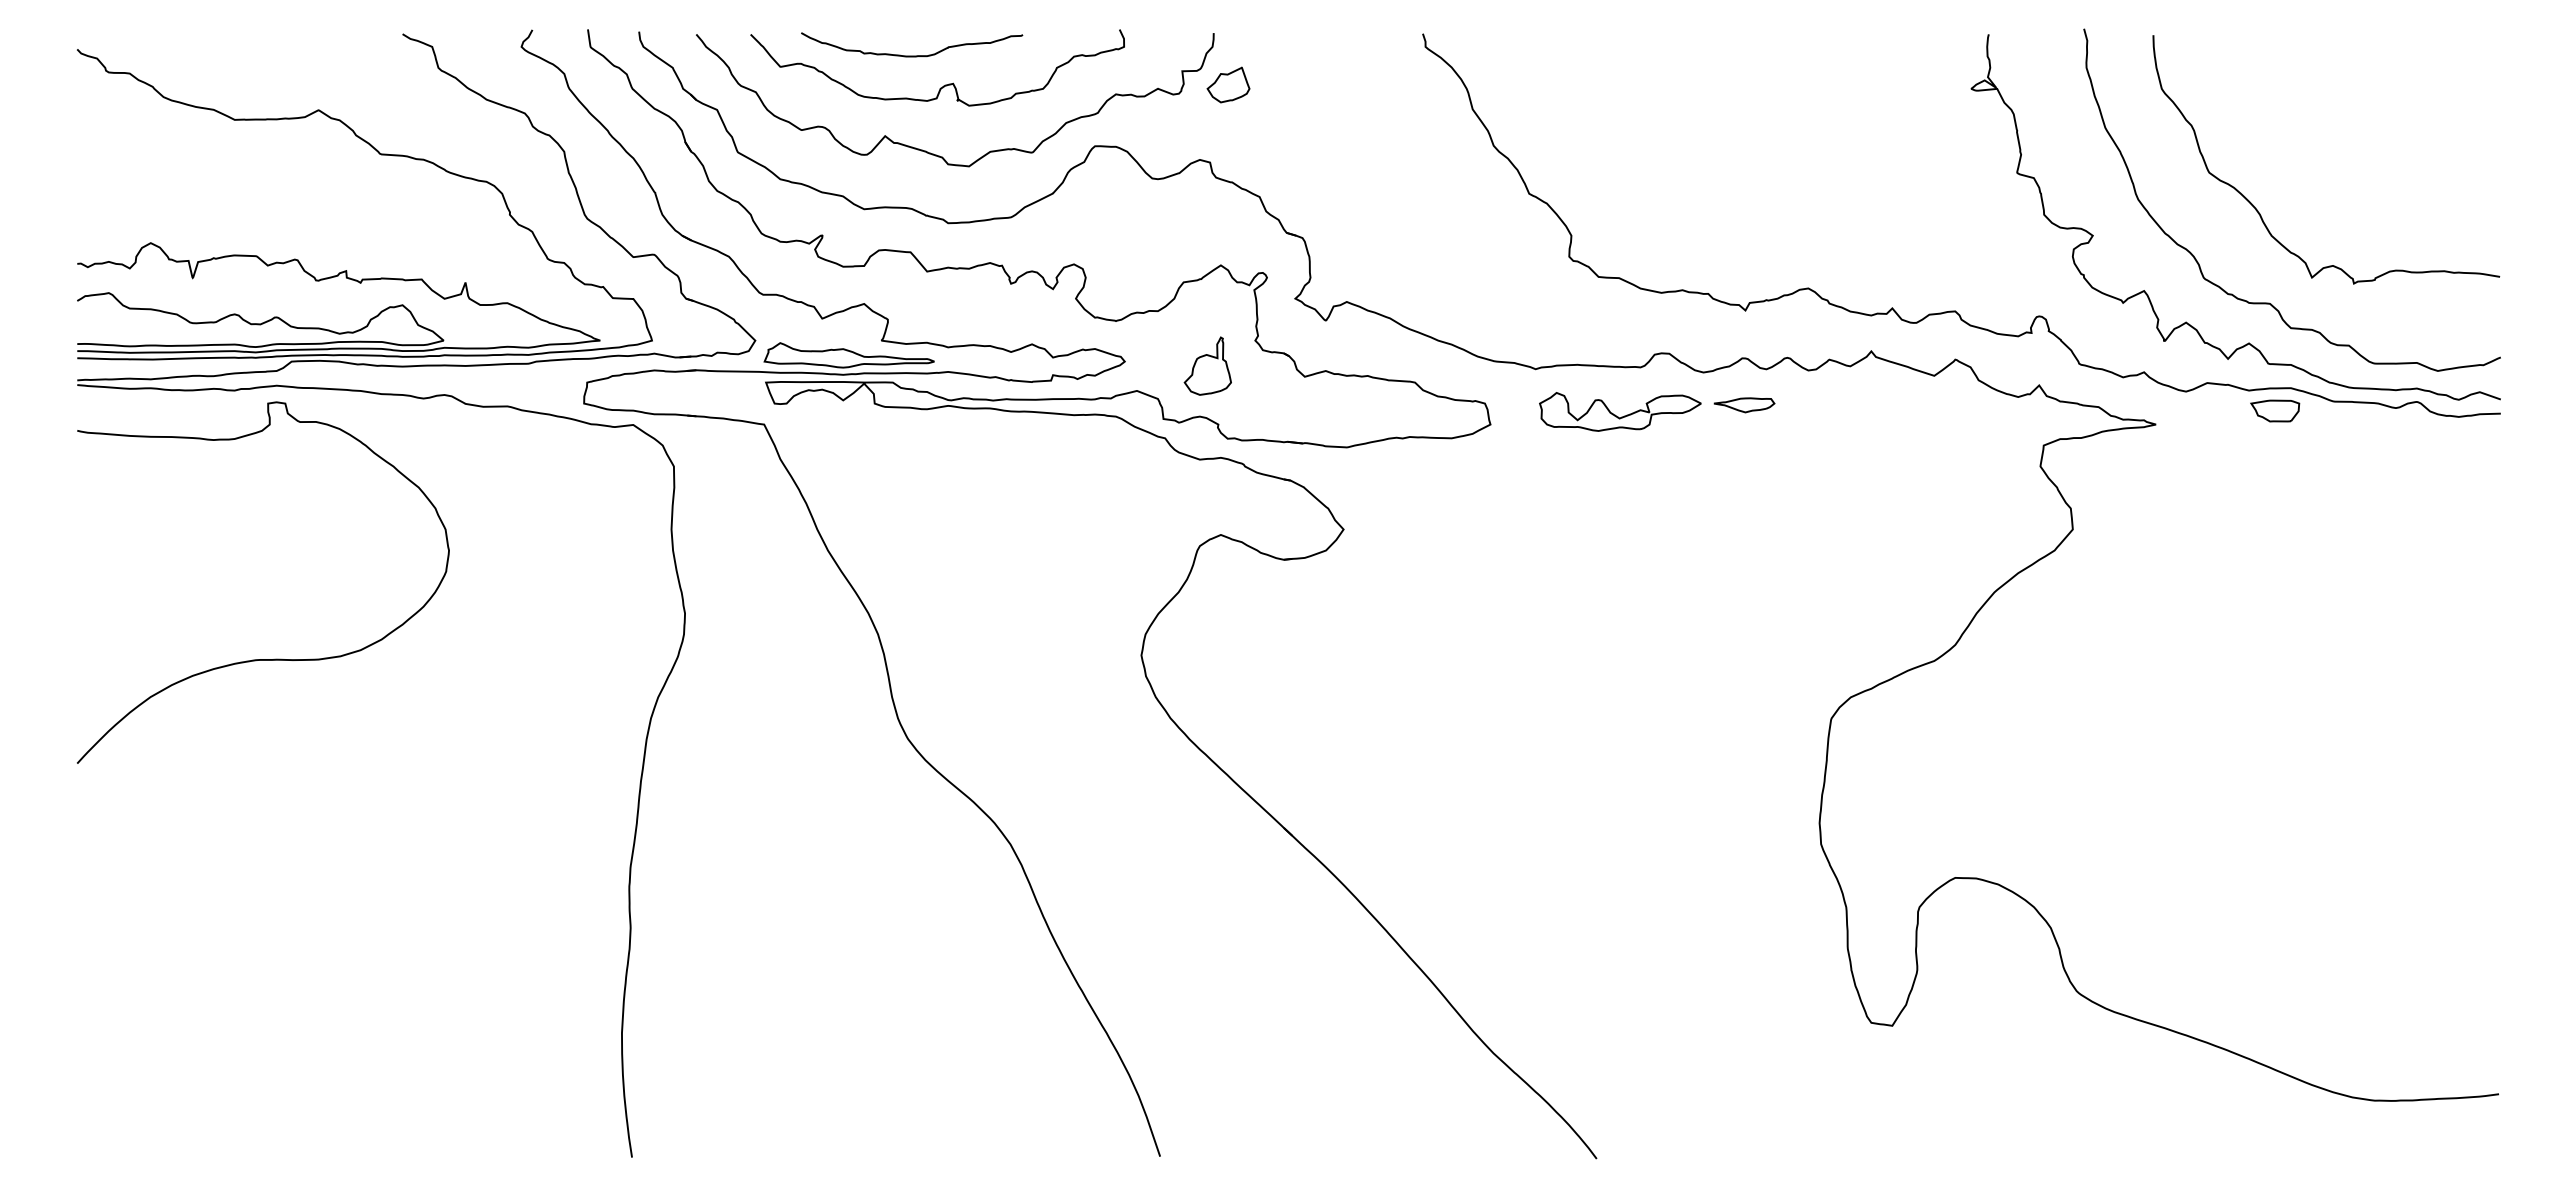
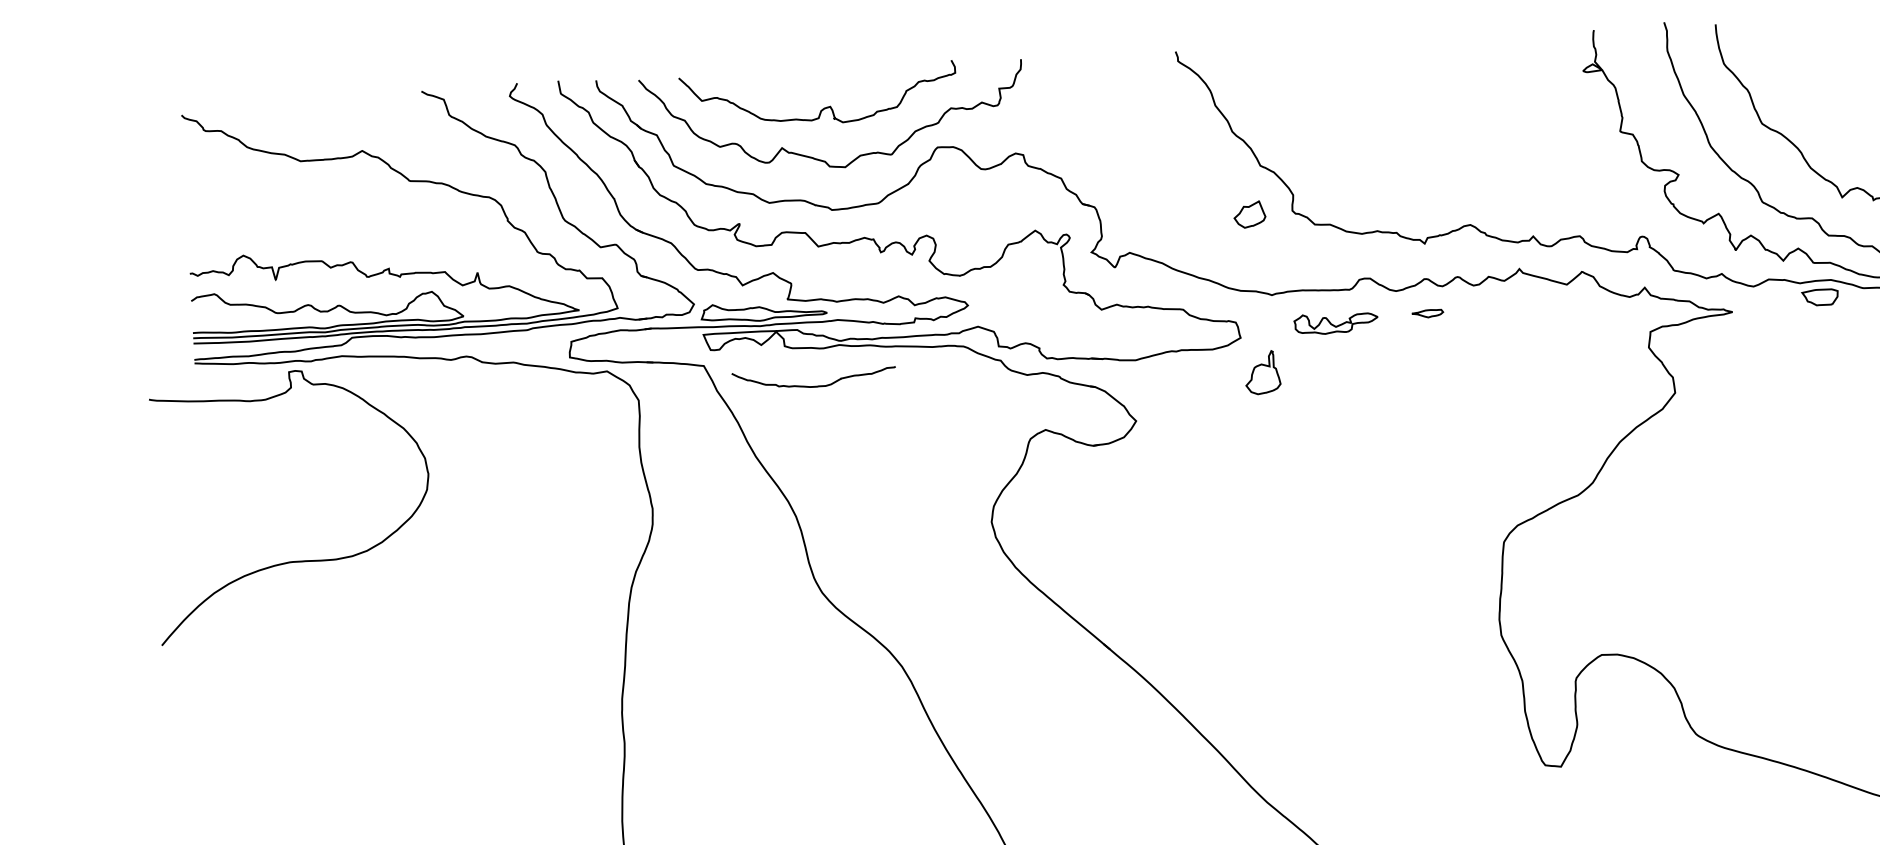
curve: (912, 55) -> (814, 386), moved
part: (1228, 84) -> (1249, 214), moved
part: (1207, 365) -> (1262, 372), moved
part: (1744, 405) -> (1427, 313), size x0.7
part: (1620, 411) -> (1336, 323), size x0.7
curve: (274, 658) -> (303, 560), moved

